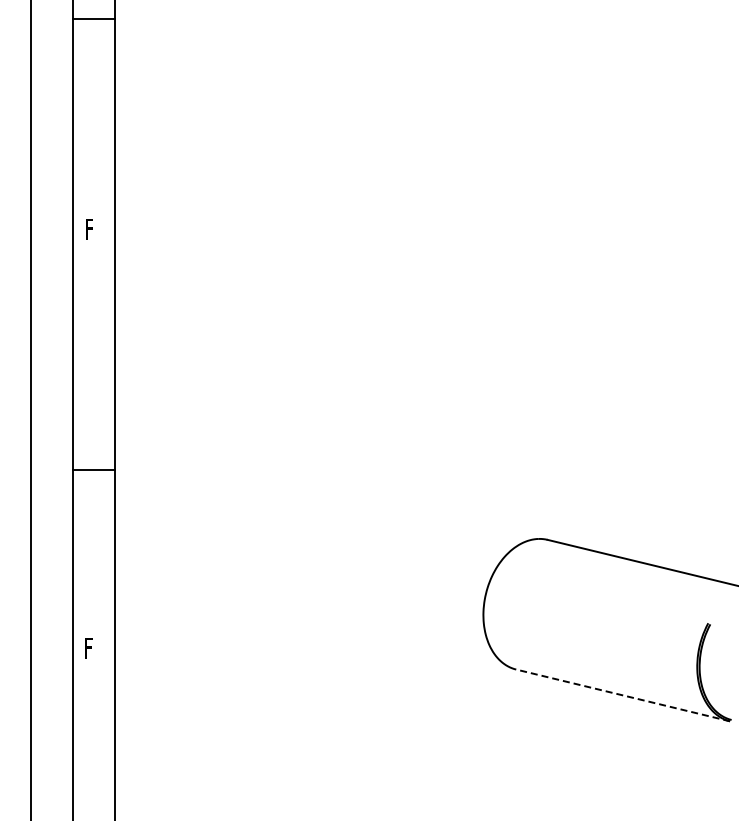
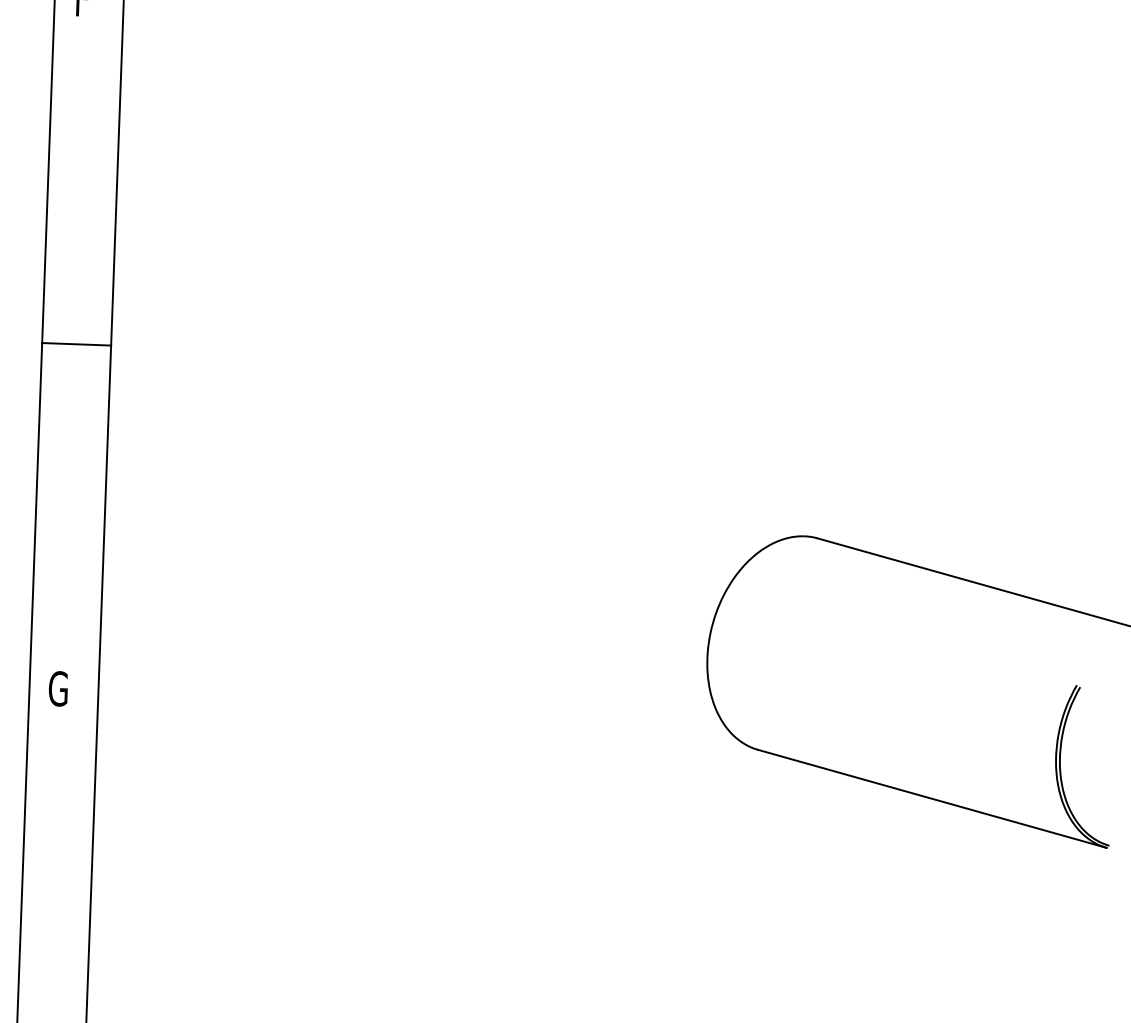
line: (93, 469) -> (76, 344), moved
text: (89, 647) -> (57, 687), F -> G
line: (622, 695) -> (931, 798), dashed -> solid

